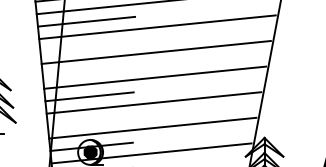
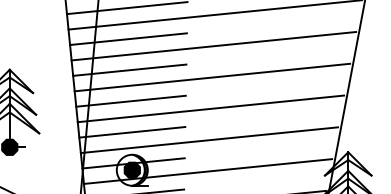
line: (87, 46) -> (128, 38), added
line: (88, 71) -> (129, 69), added
line: (90, 121) -> (132, 131), added

